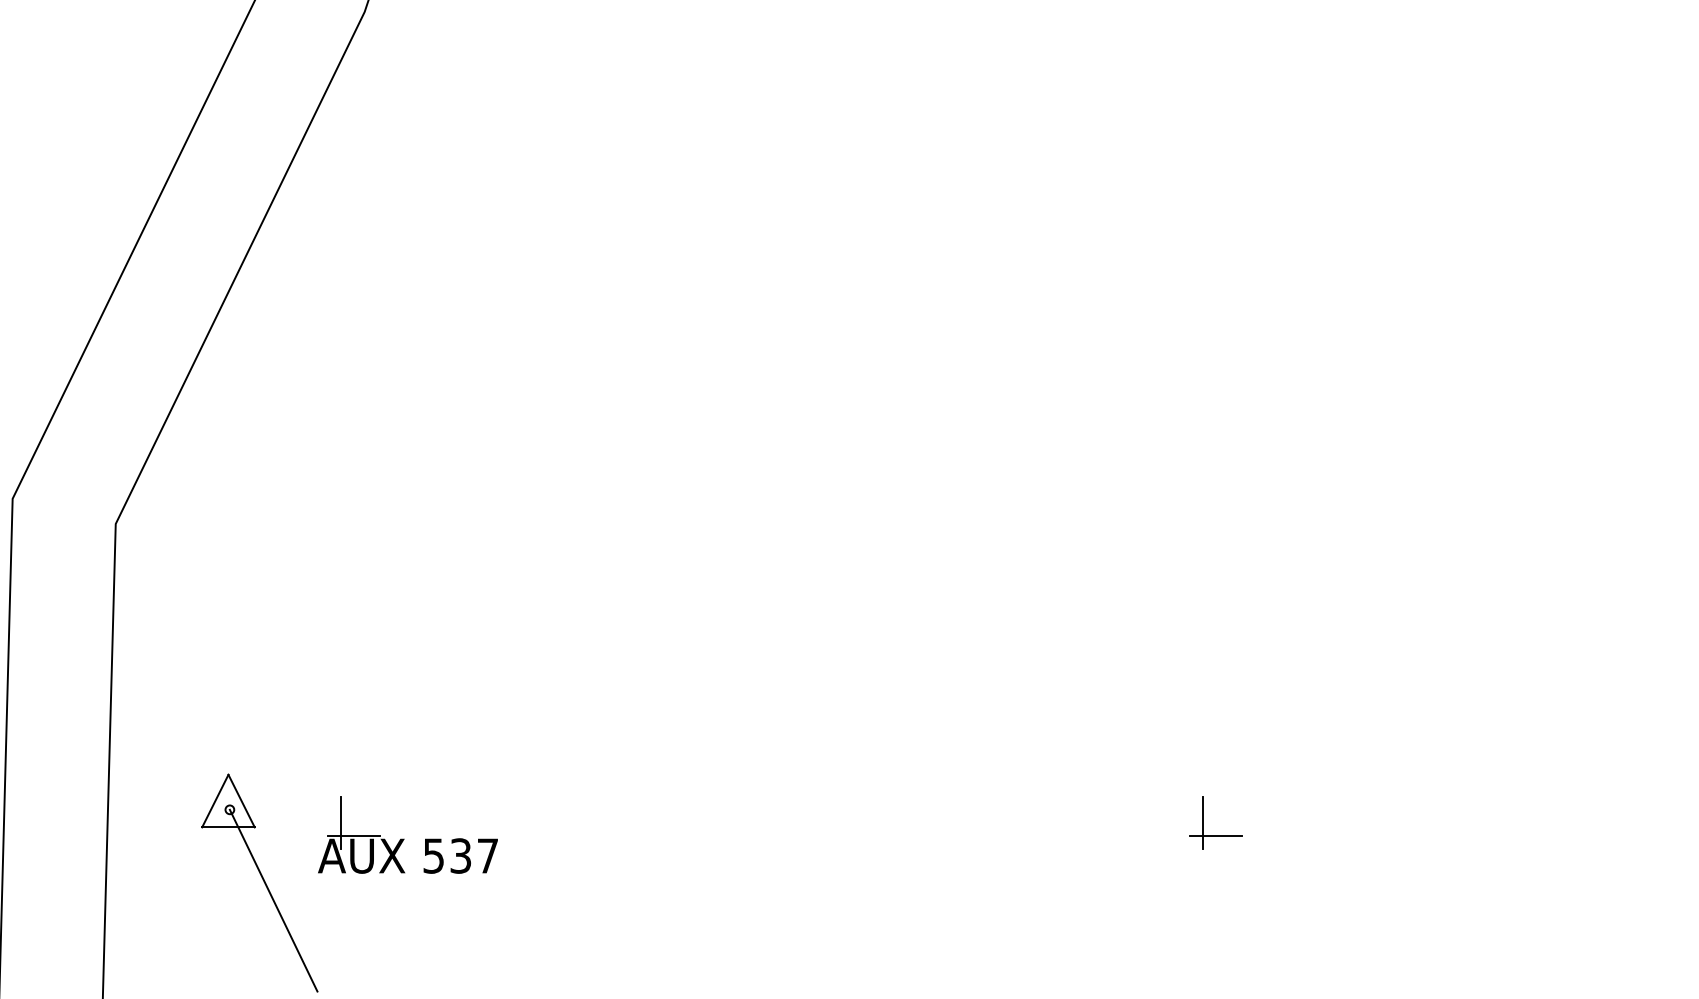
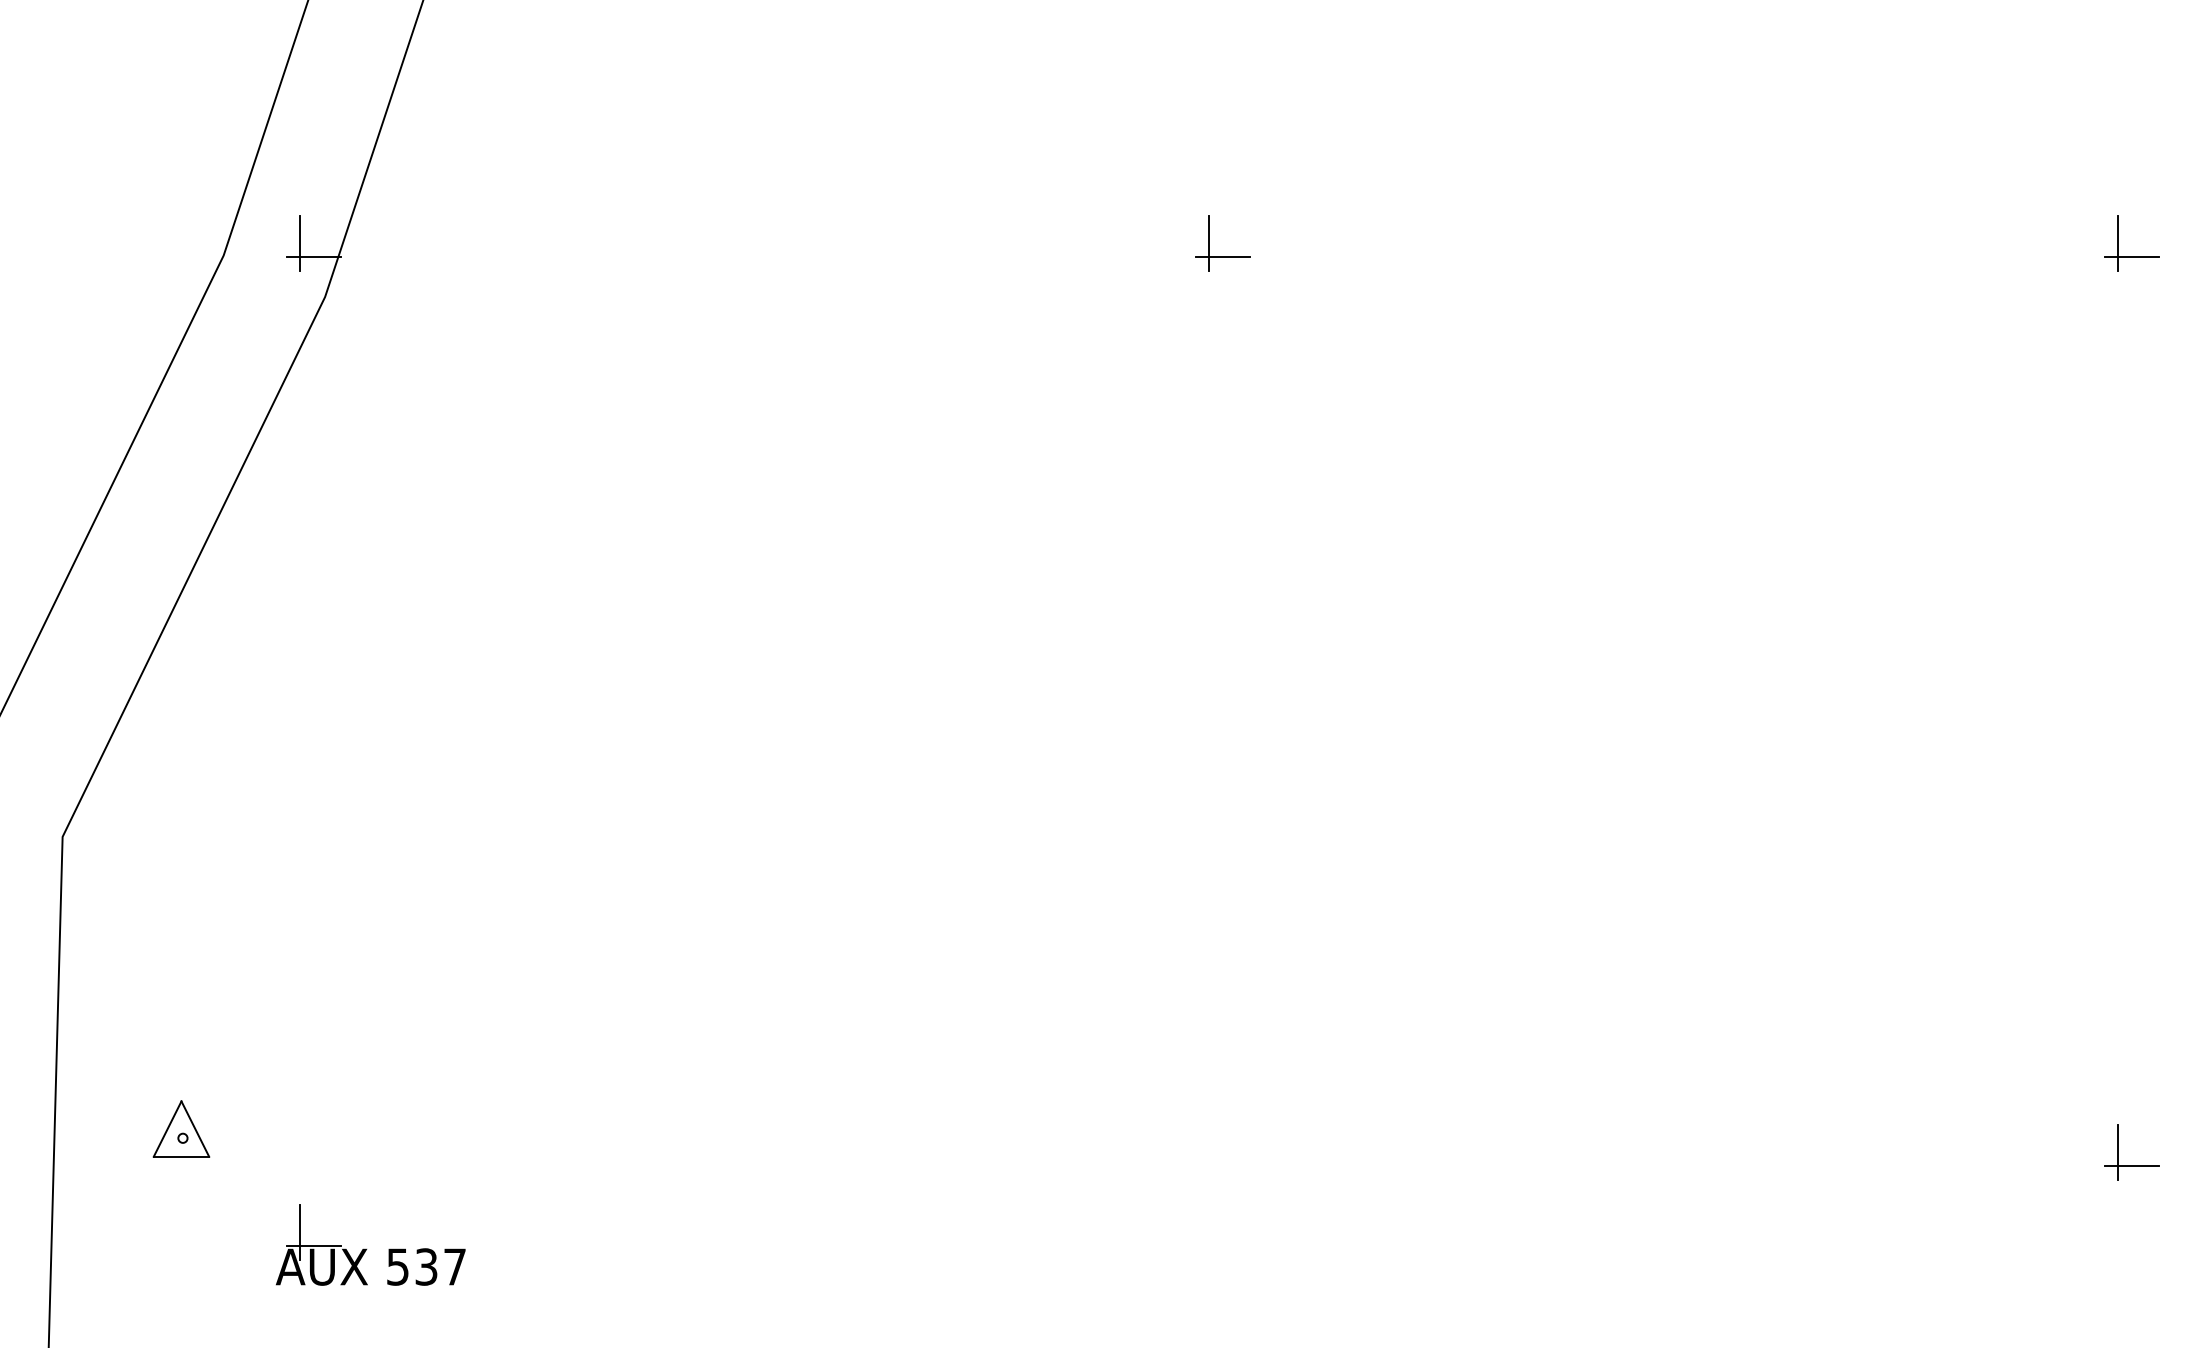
part: (1203, 823) -> (1209, 1152), removed
part: (407, 834) -> (370, 1244), moved
line: (273, 900) -> (228, 1233), removed

